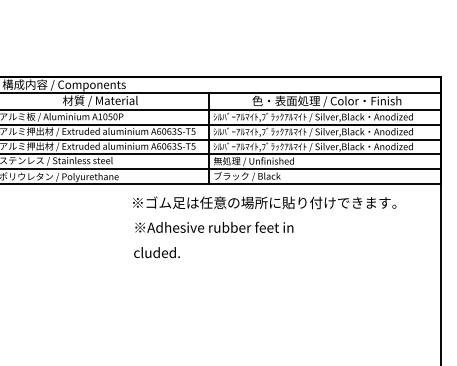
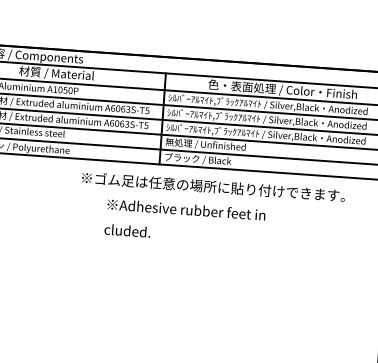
text: (213, 239) -> (184, 221), moved

